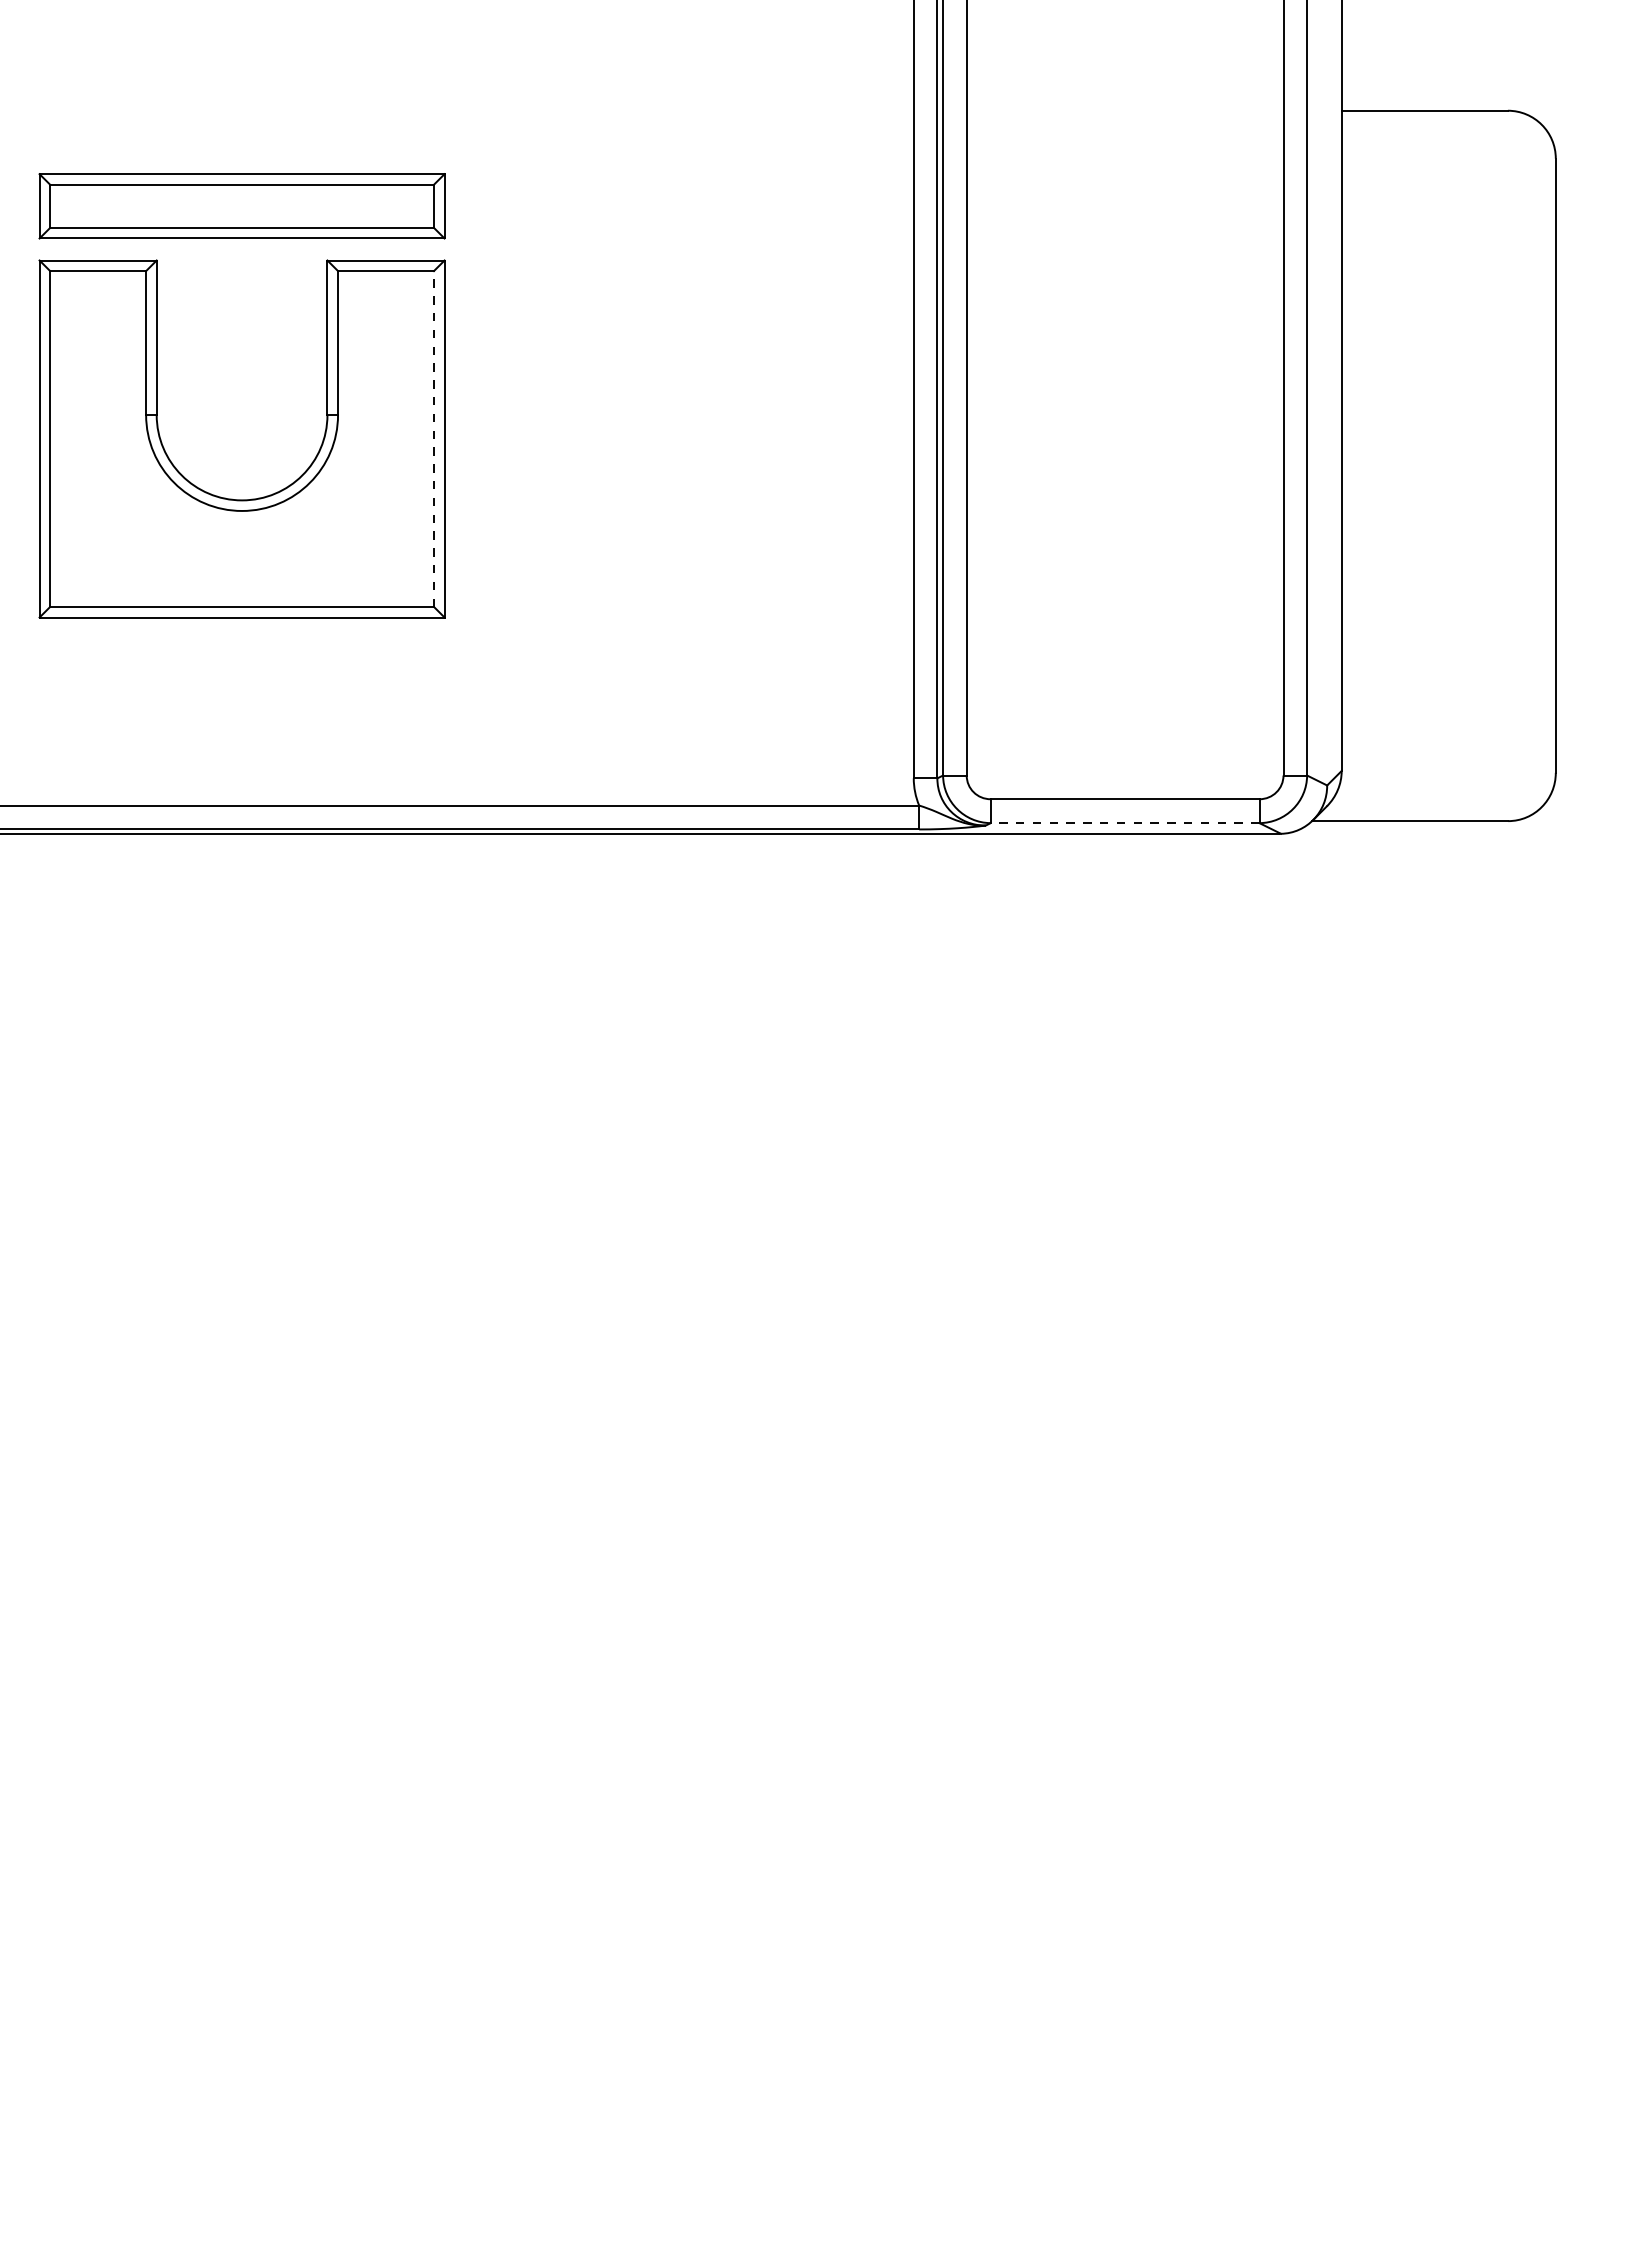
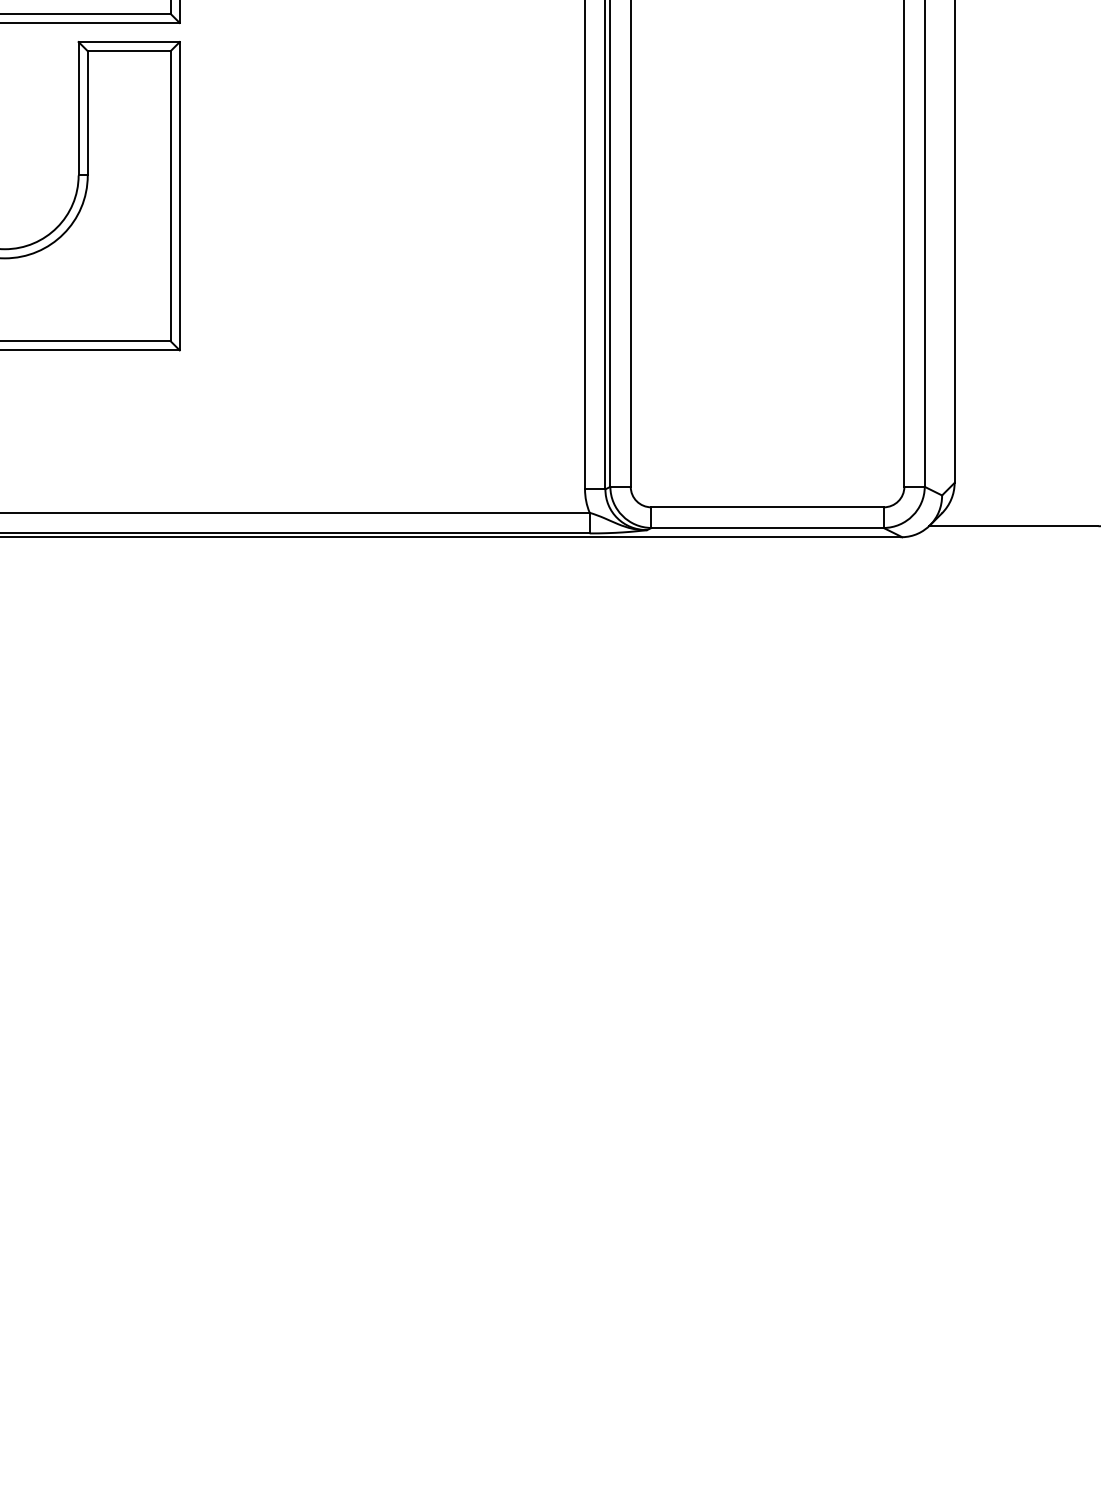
line: (433, 439) -> (170, 196), dashed -> solid
line: (1124, 823) -> (767, 528), dashed -> solid

